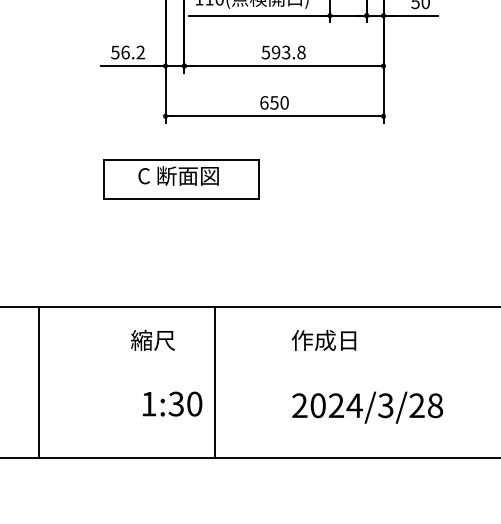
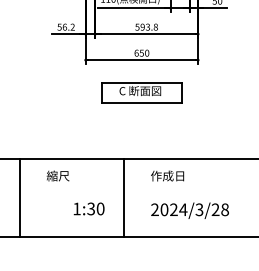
part: (180, 178) -> (141, 92), moved
text: (151, 339) -> (57, 175), moved
line: (215, 381) -> (124, 197), moved

